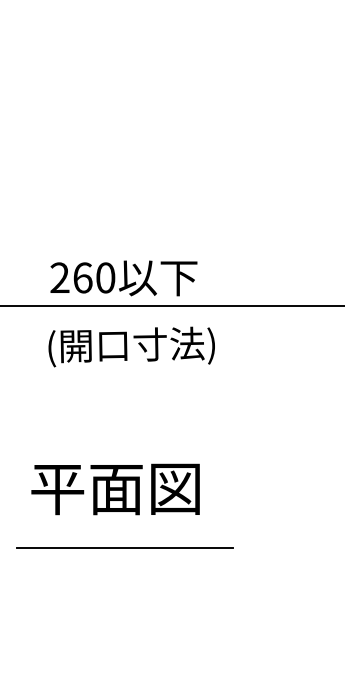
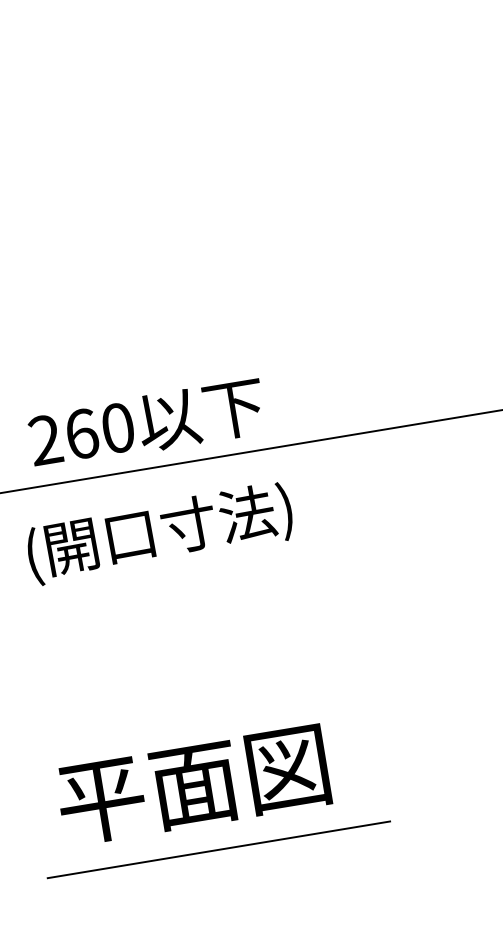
text: (131, 346) -> (159, 532), moved
text: (115, 489) -> (193, 785), moved

